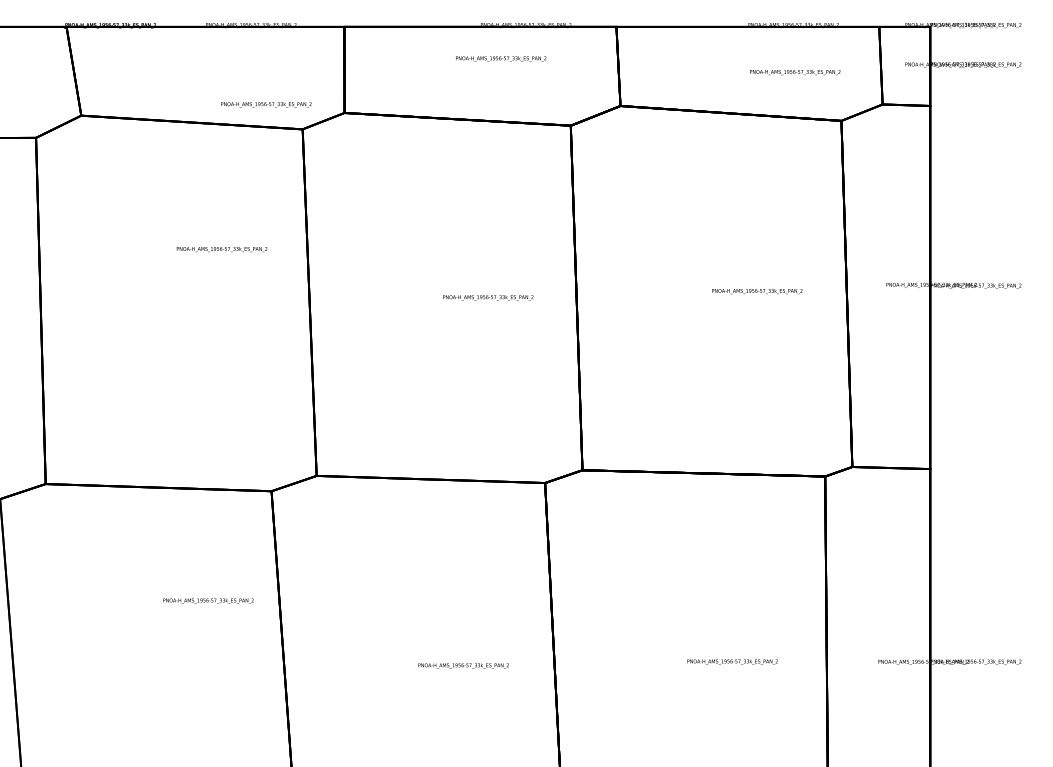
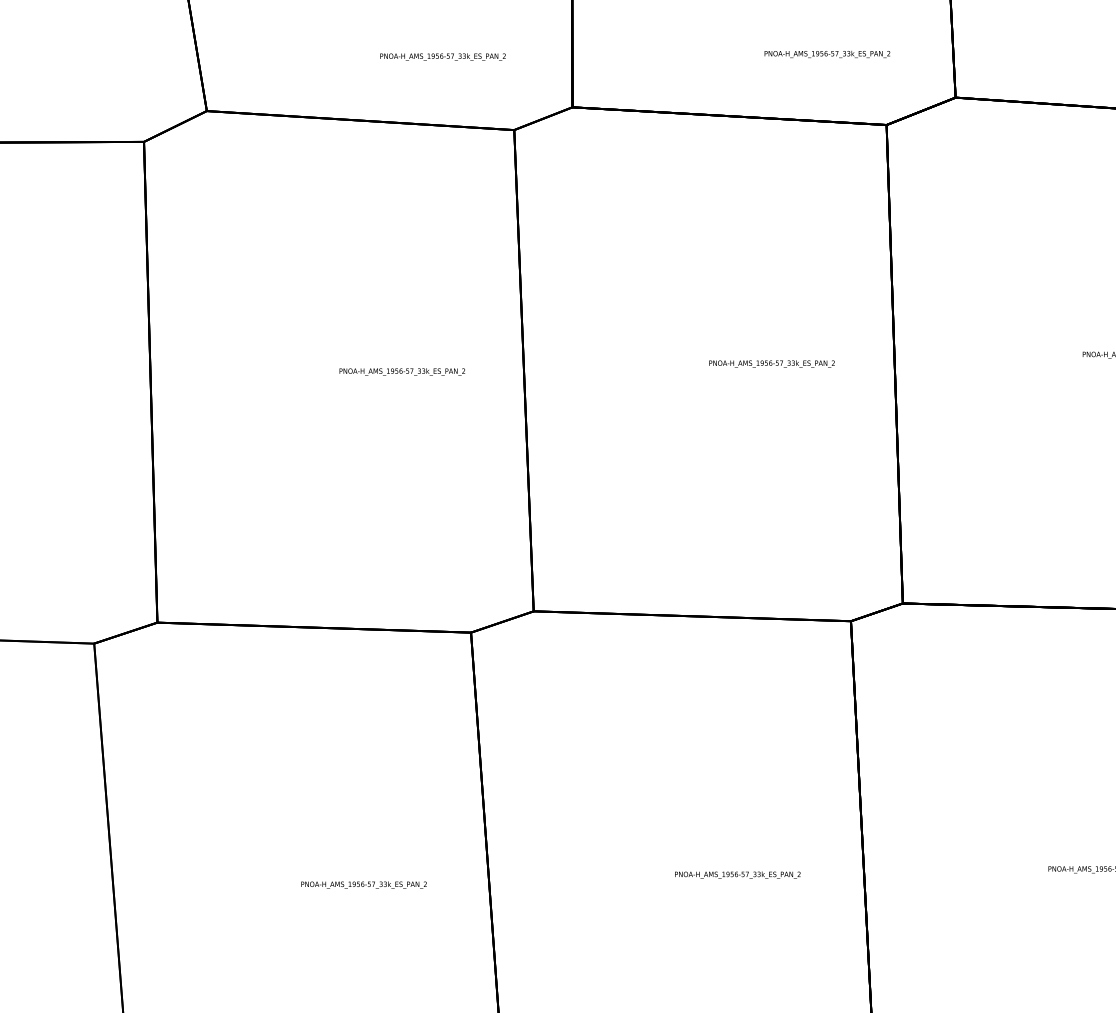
text: (501, 58) -> (827, 53), moved
text: (266, 104) -> (443, 56), moved
text: (221, 249) -> (401, 371), moved
text: (208, 600) -> (364, 884), moved

